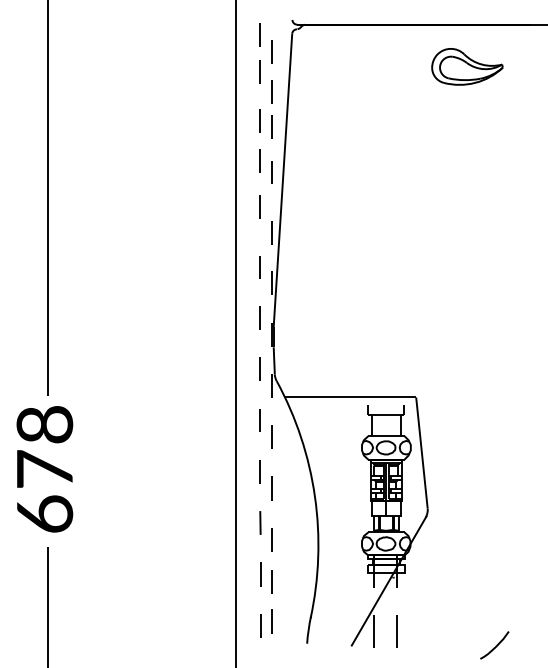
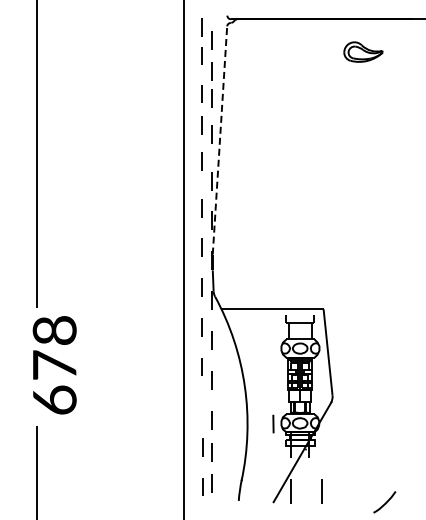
part: (467, 66) -> (363, 51), size x0.7
line: (283, 179) -> (220, 139), solid -> dashed
text: (44, 469) -> (54, 365), moved
line: (260, 522) -> (273, 423), moved
line: (396, 631) -> (321, 491), moved

